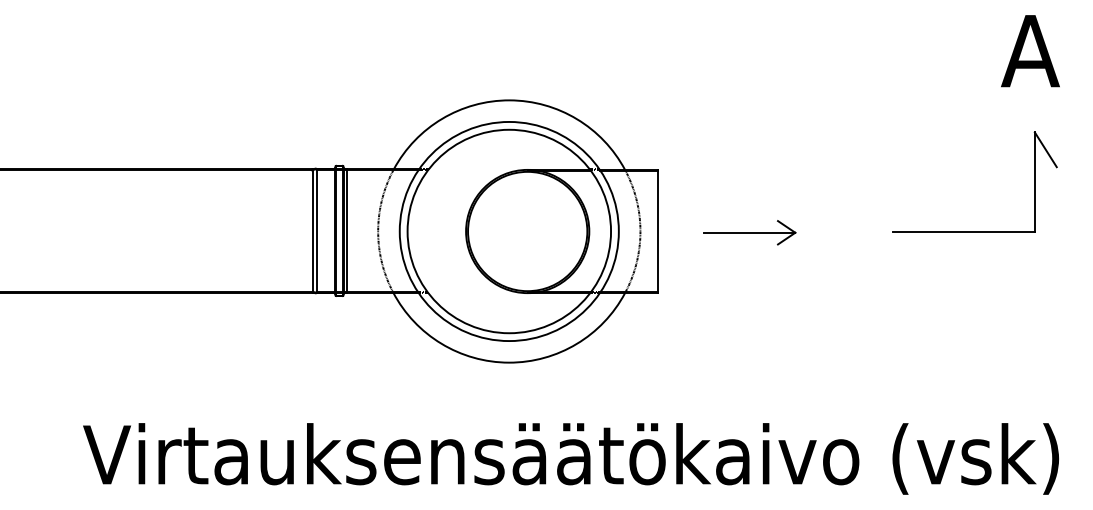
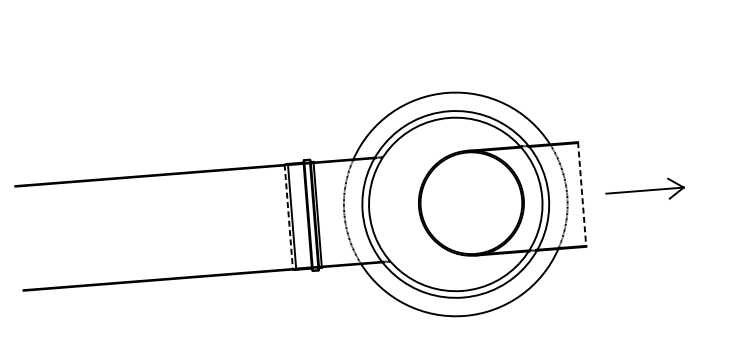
line: (312, 230) -> (288, 216), solid -> dashed
line: (657, 231) -> (581, 194), solid -> dashed
part: (749, 232) -> (644, 190), moved

